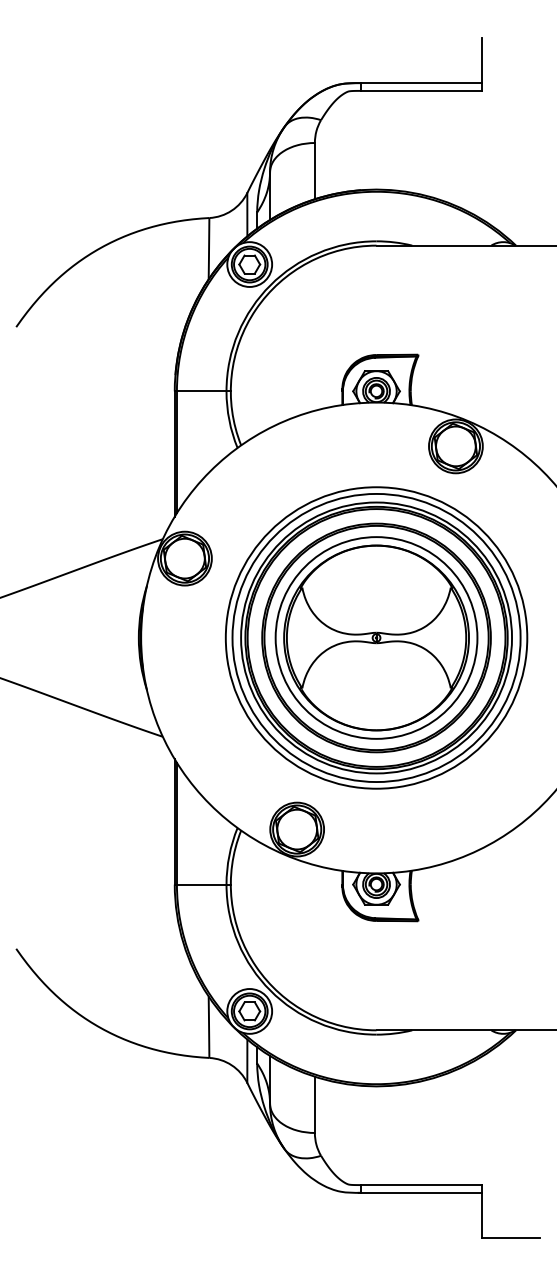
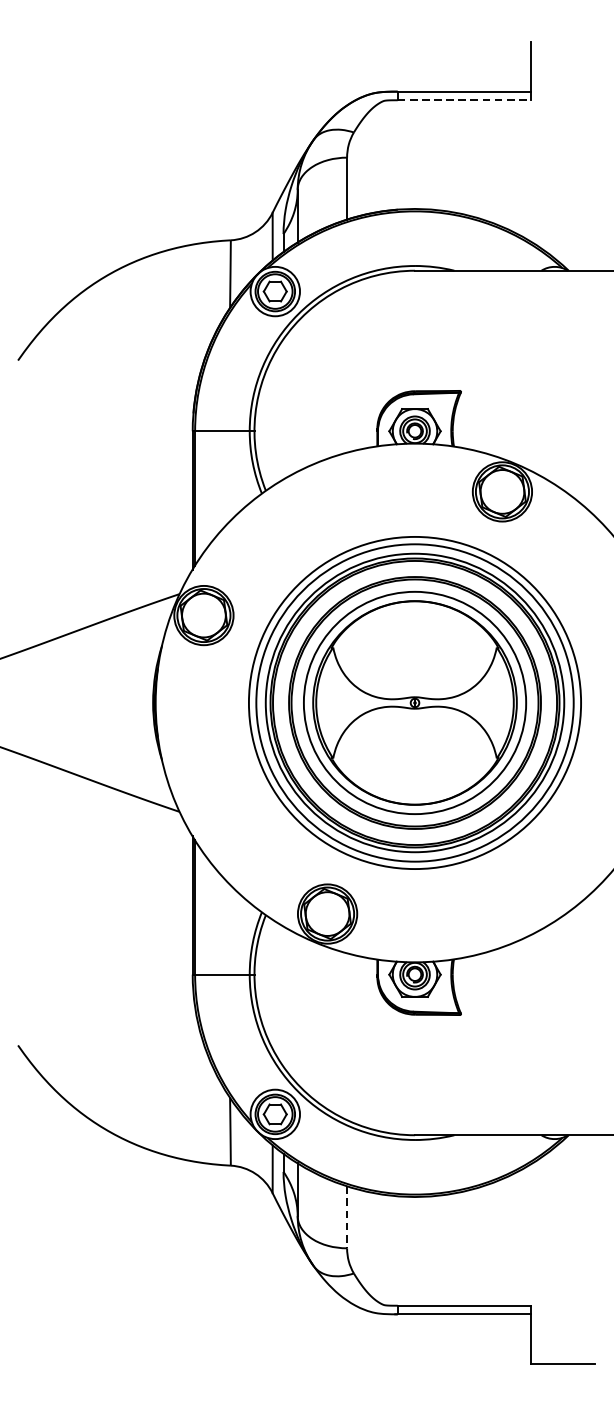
line: (421, 90) -> (464, 99), solid -> dashed
line: (314, 1105) -> (346, 1218), solid -> dashed

